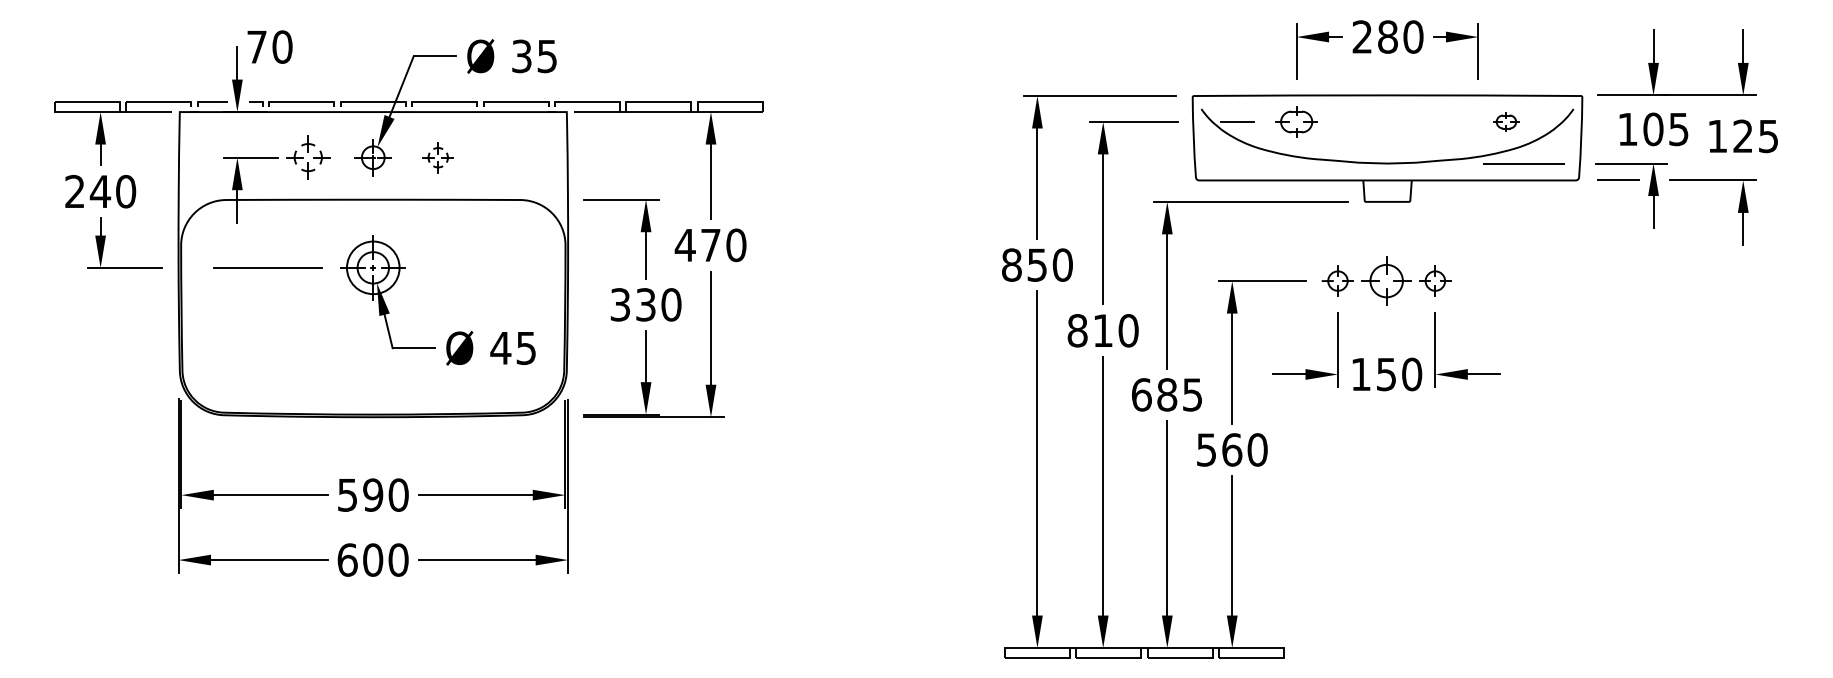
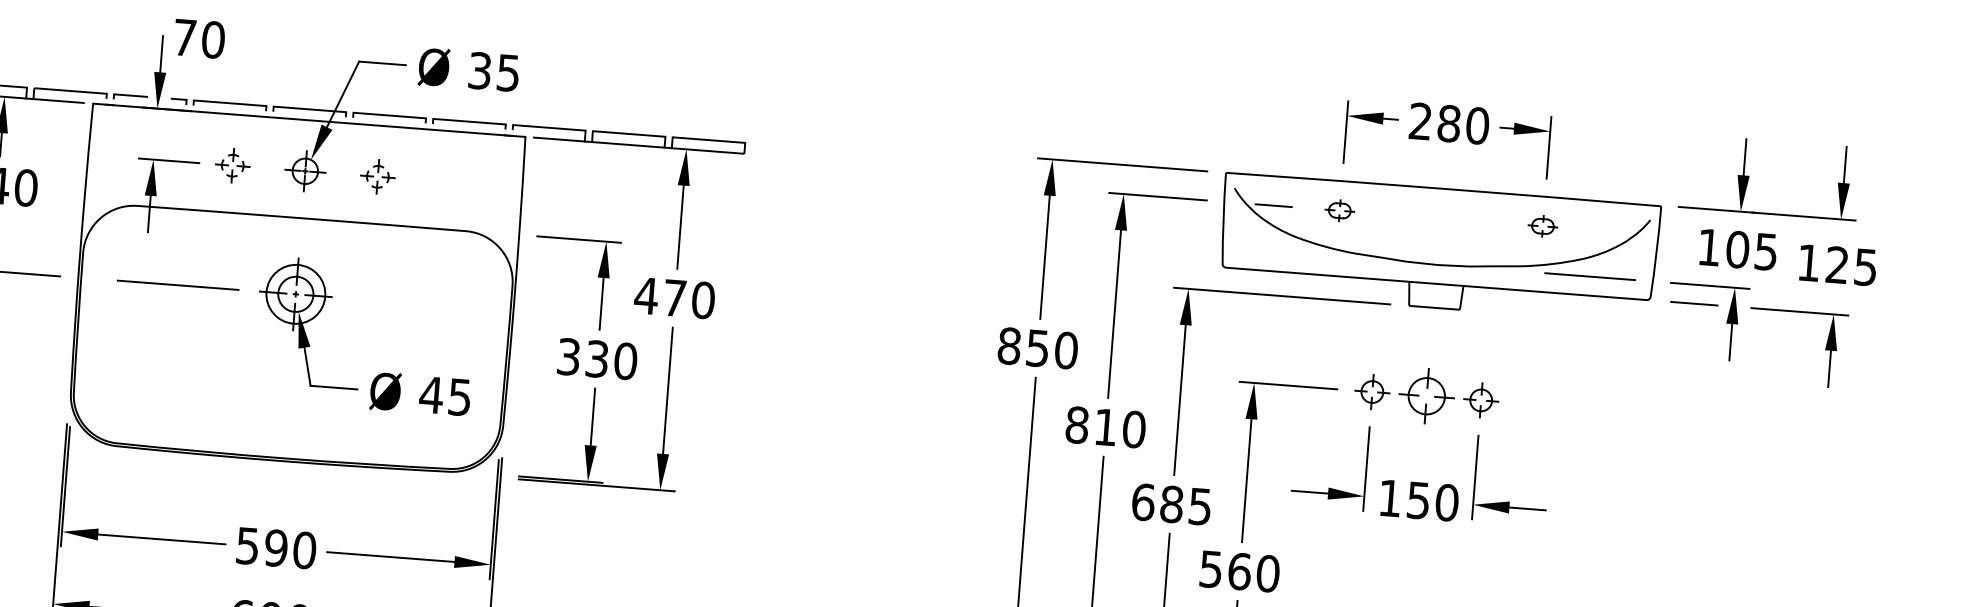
part: (1296, 121) -> (1339, 210), size x0.62
part: (1506, 121) -> (1543, 225), moved
part: (308, 157) -> (232, 165), size x0.71

